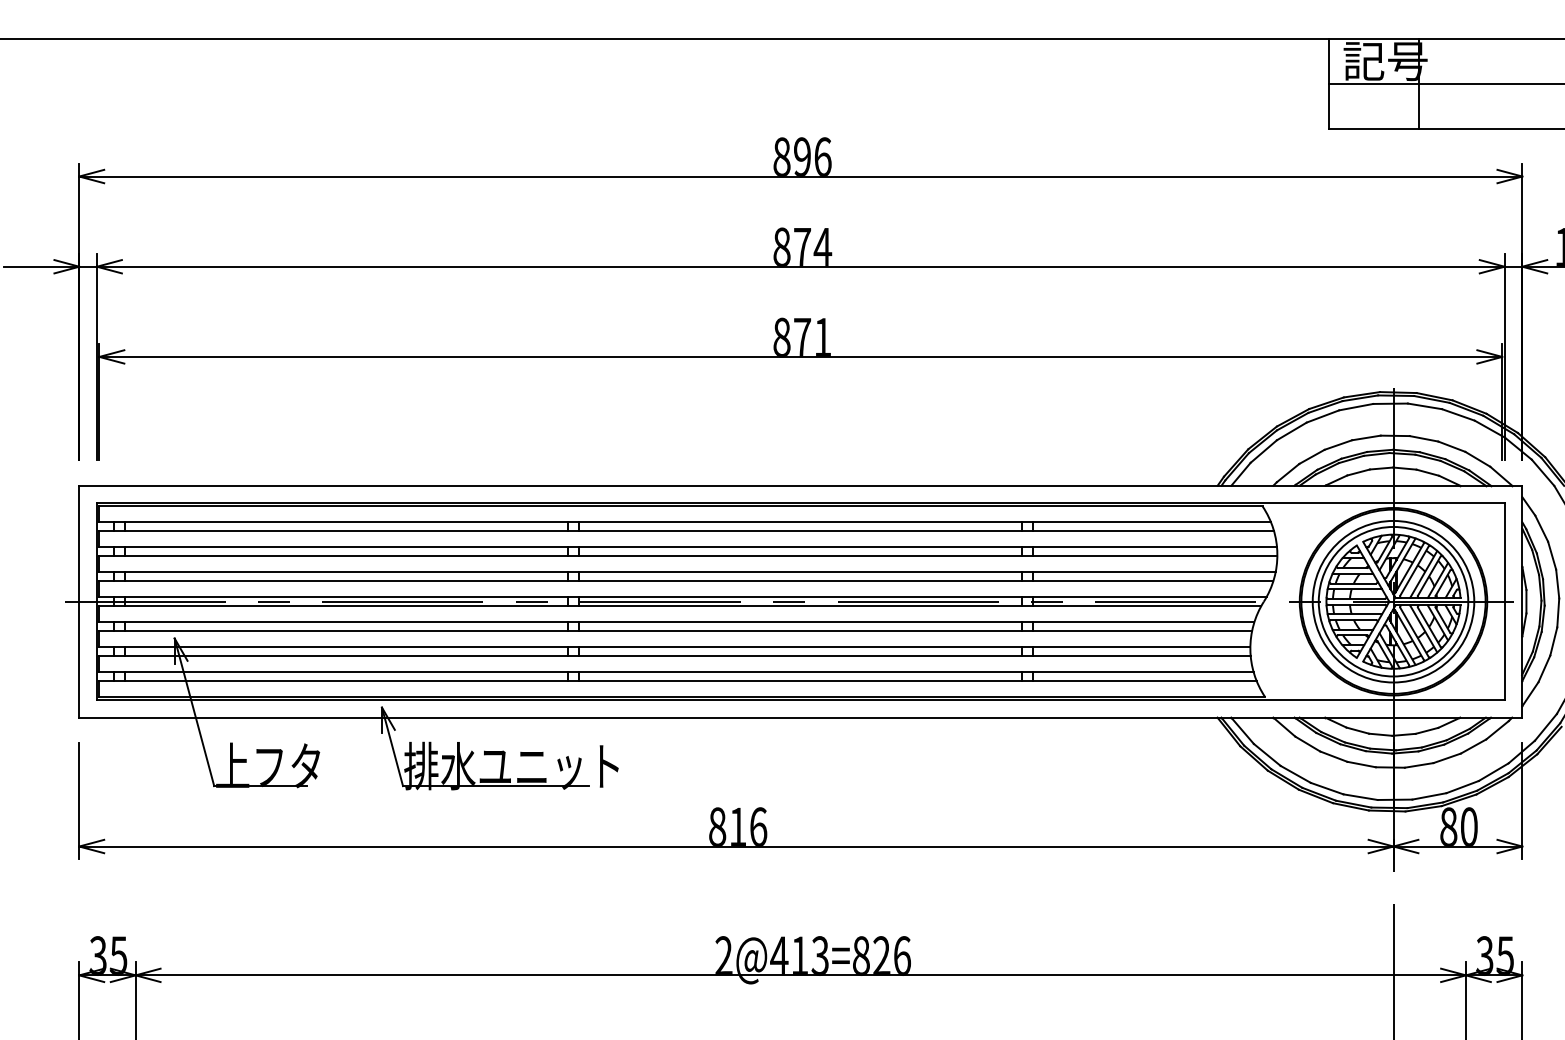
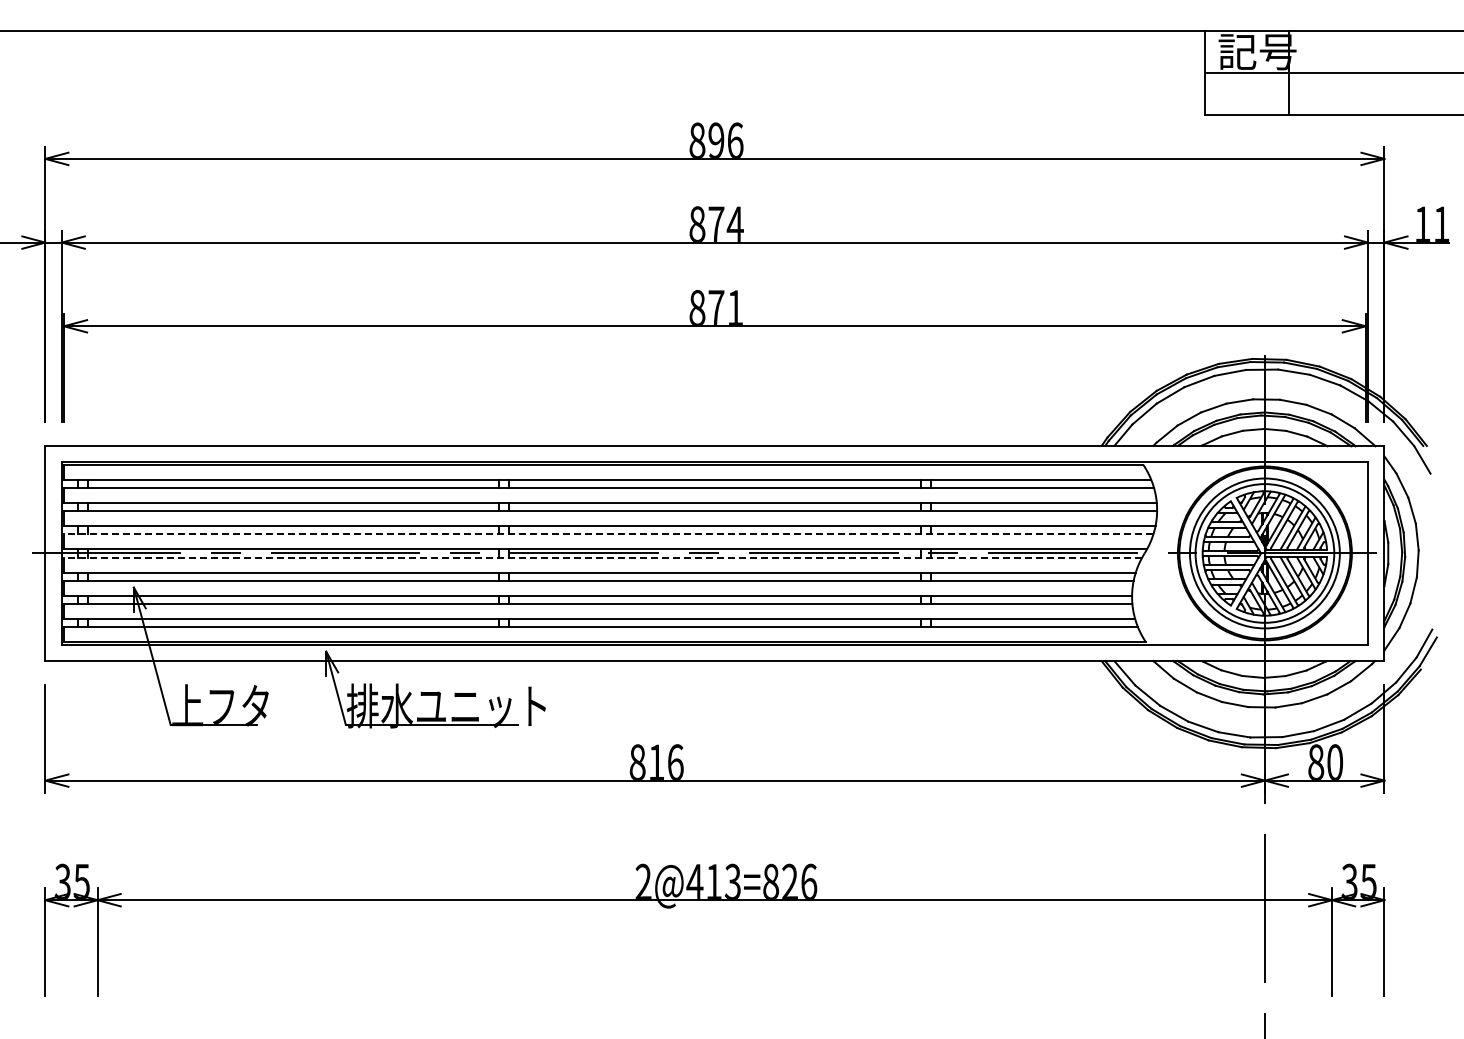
line: (686, 581) -> (608, 534), solid -> dashed
line: (679, 606) -> (602, 557), solid -> dashed

